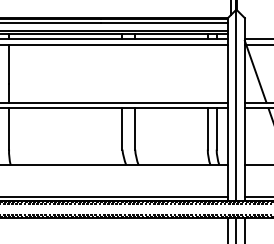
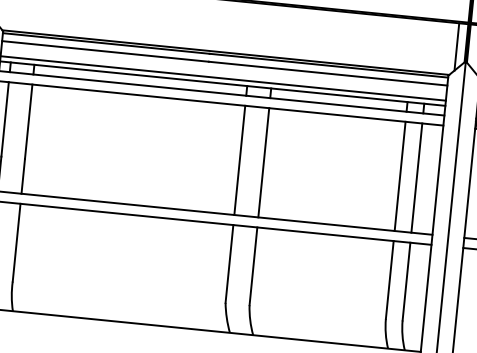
line: (122, 73) -> (239, 159), added
line: (135, 73) -> (264, 162), added
line: (207, 73) -> (399, 175), added
line: (216, 73) -> (416, 177), added

